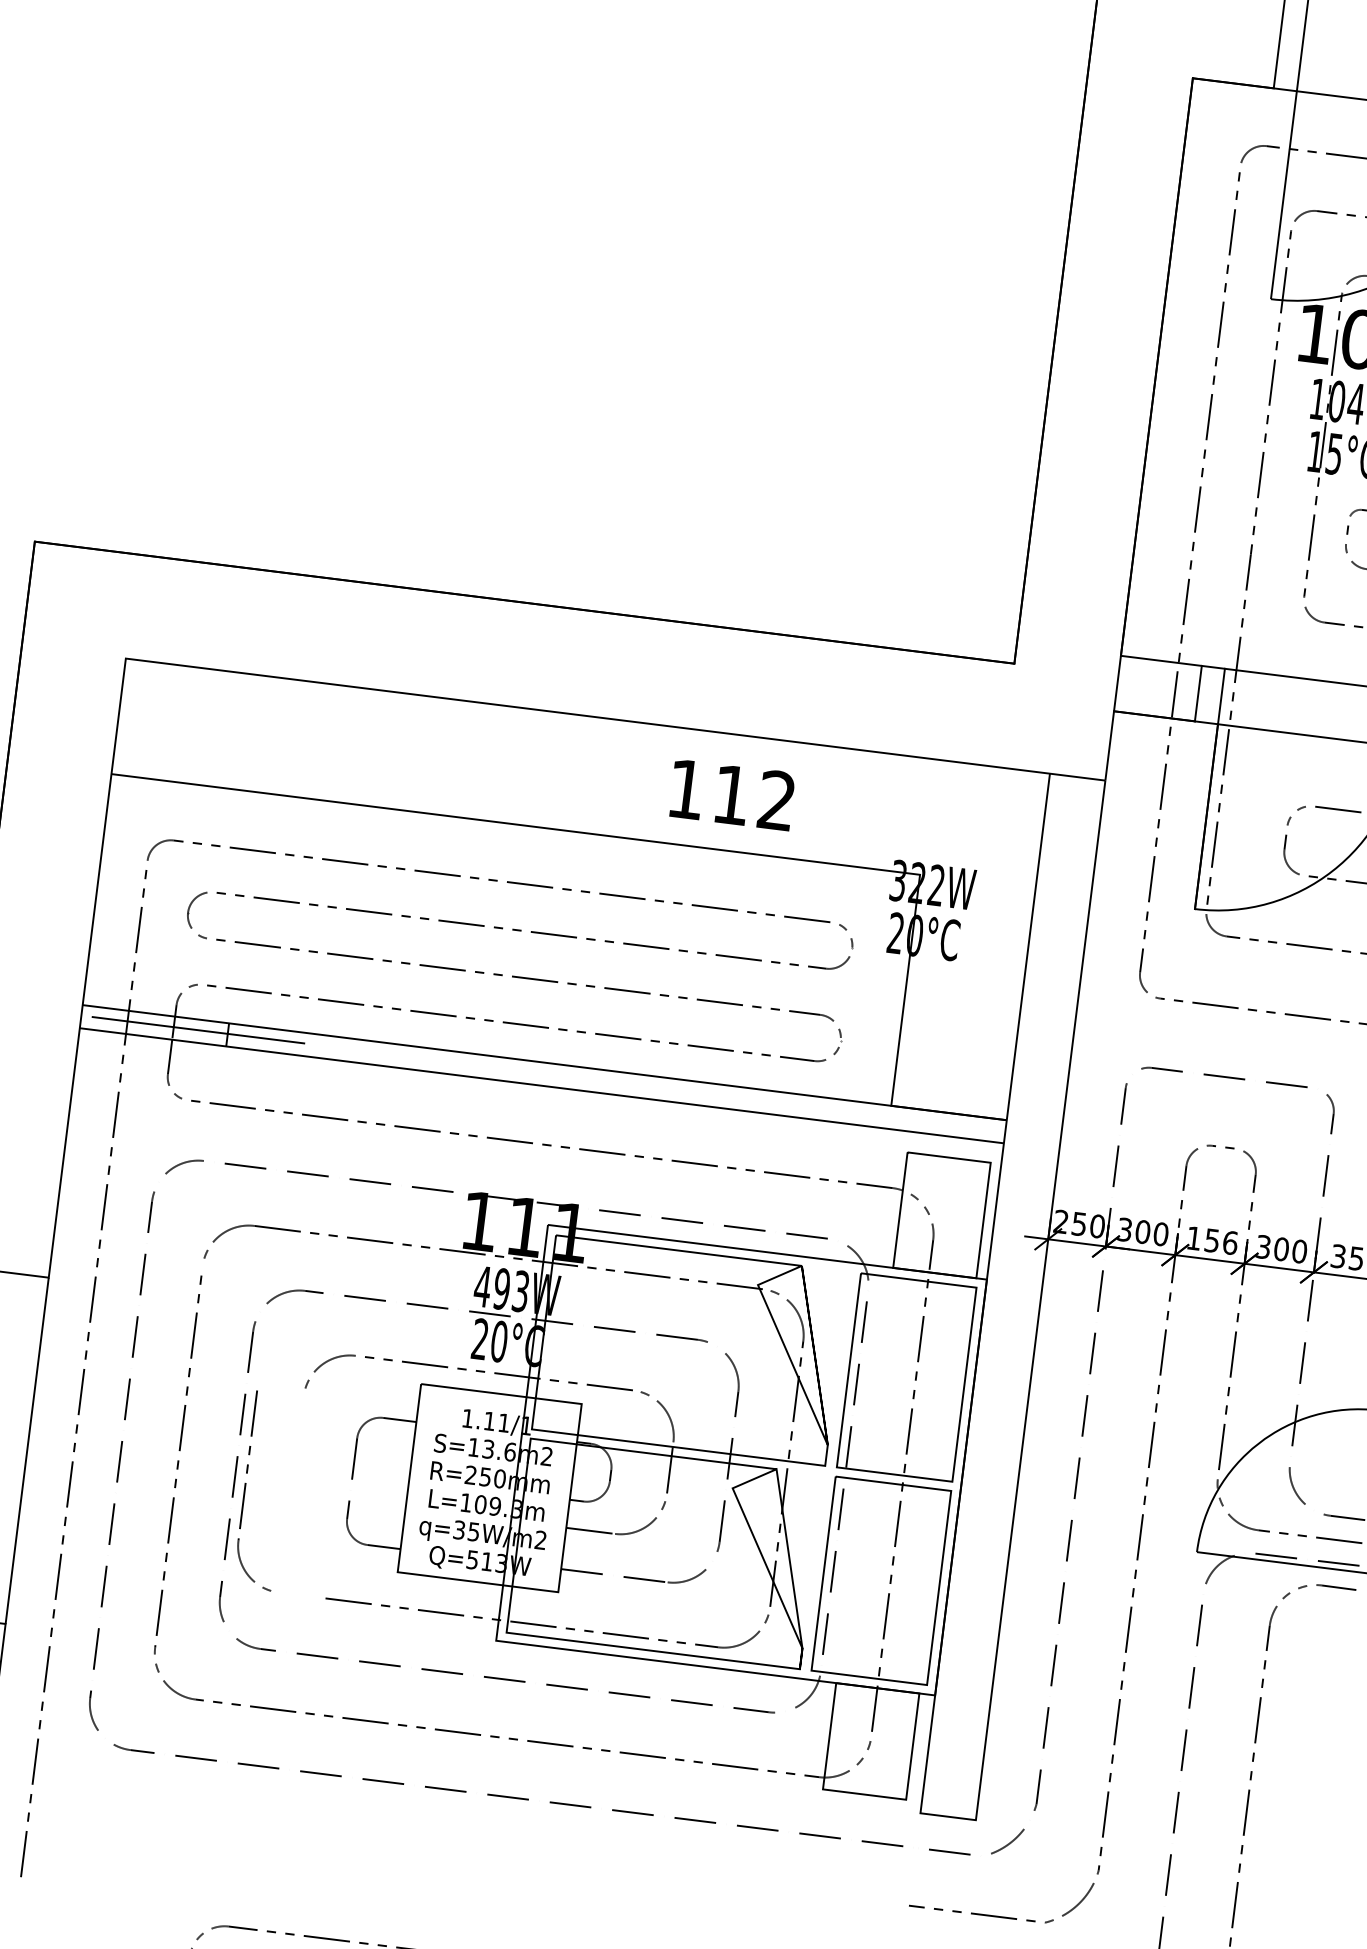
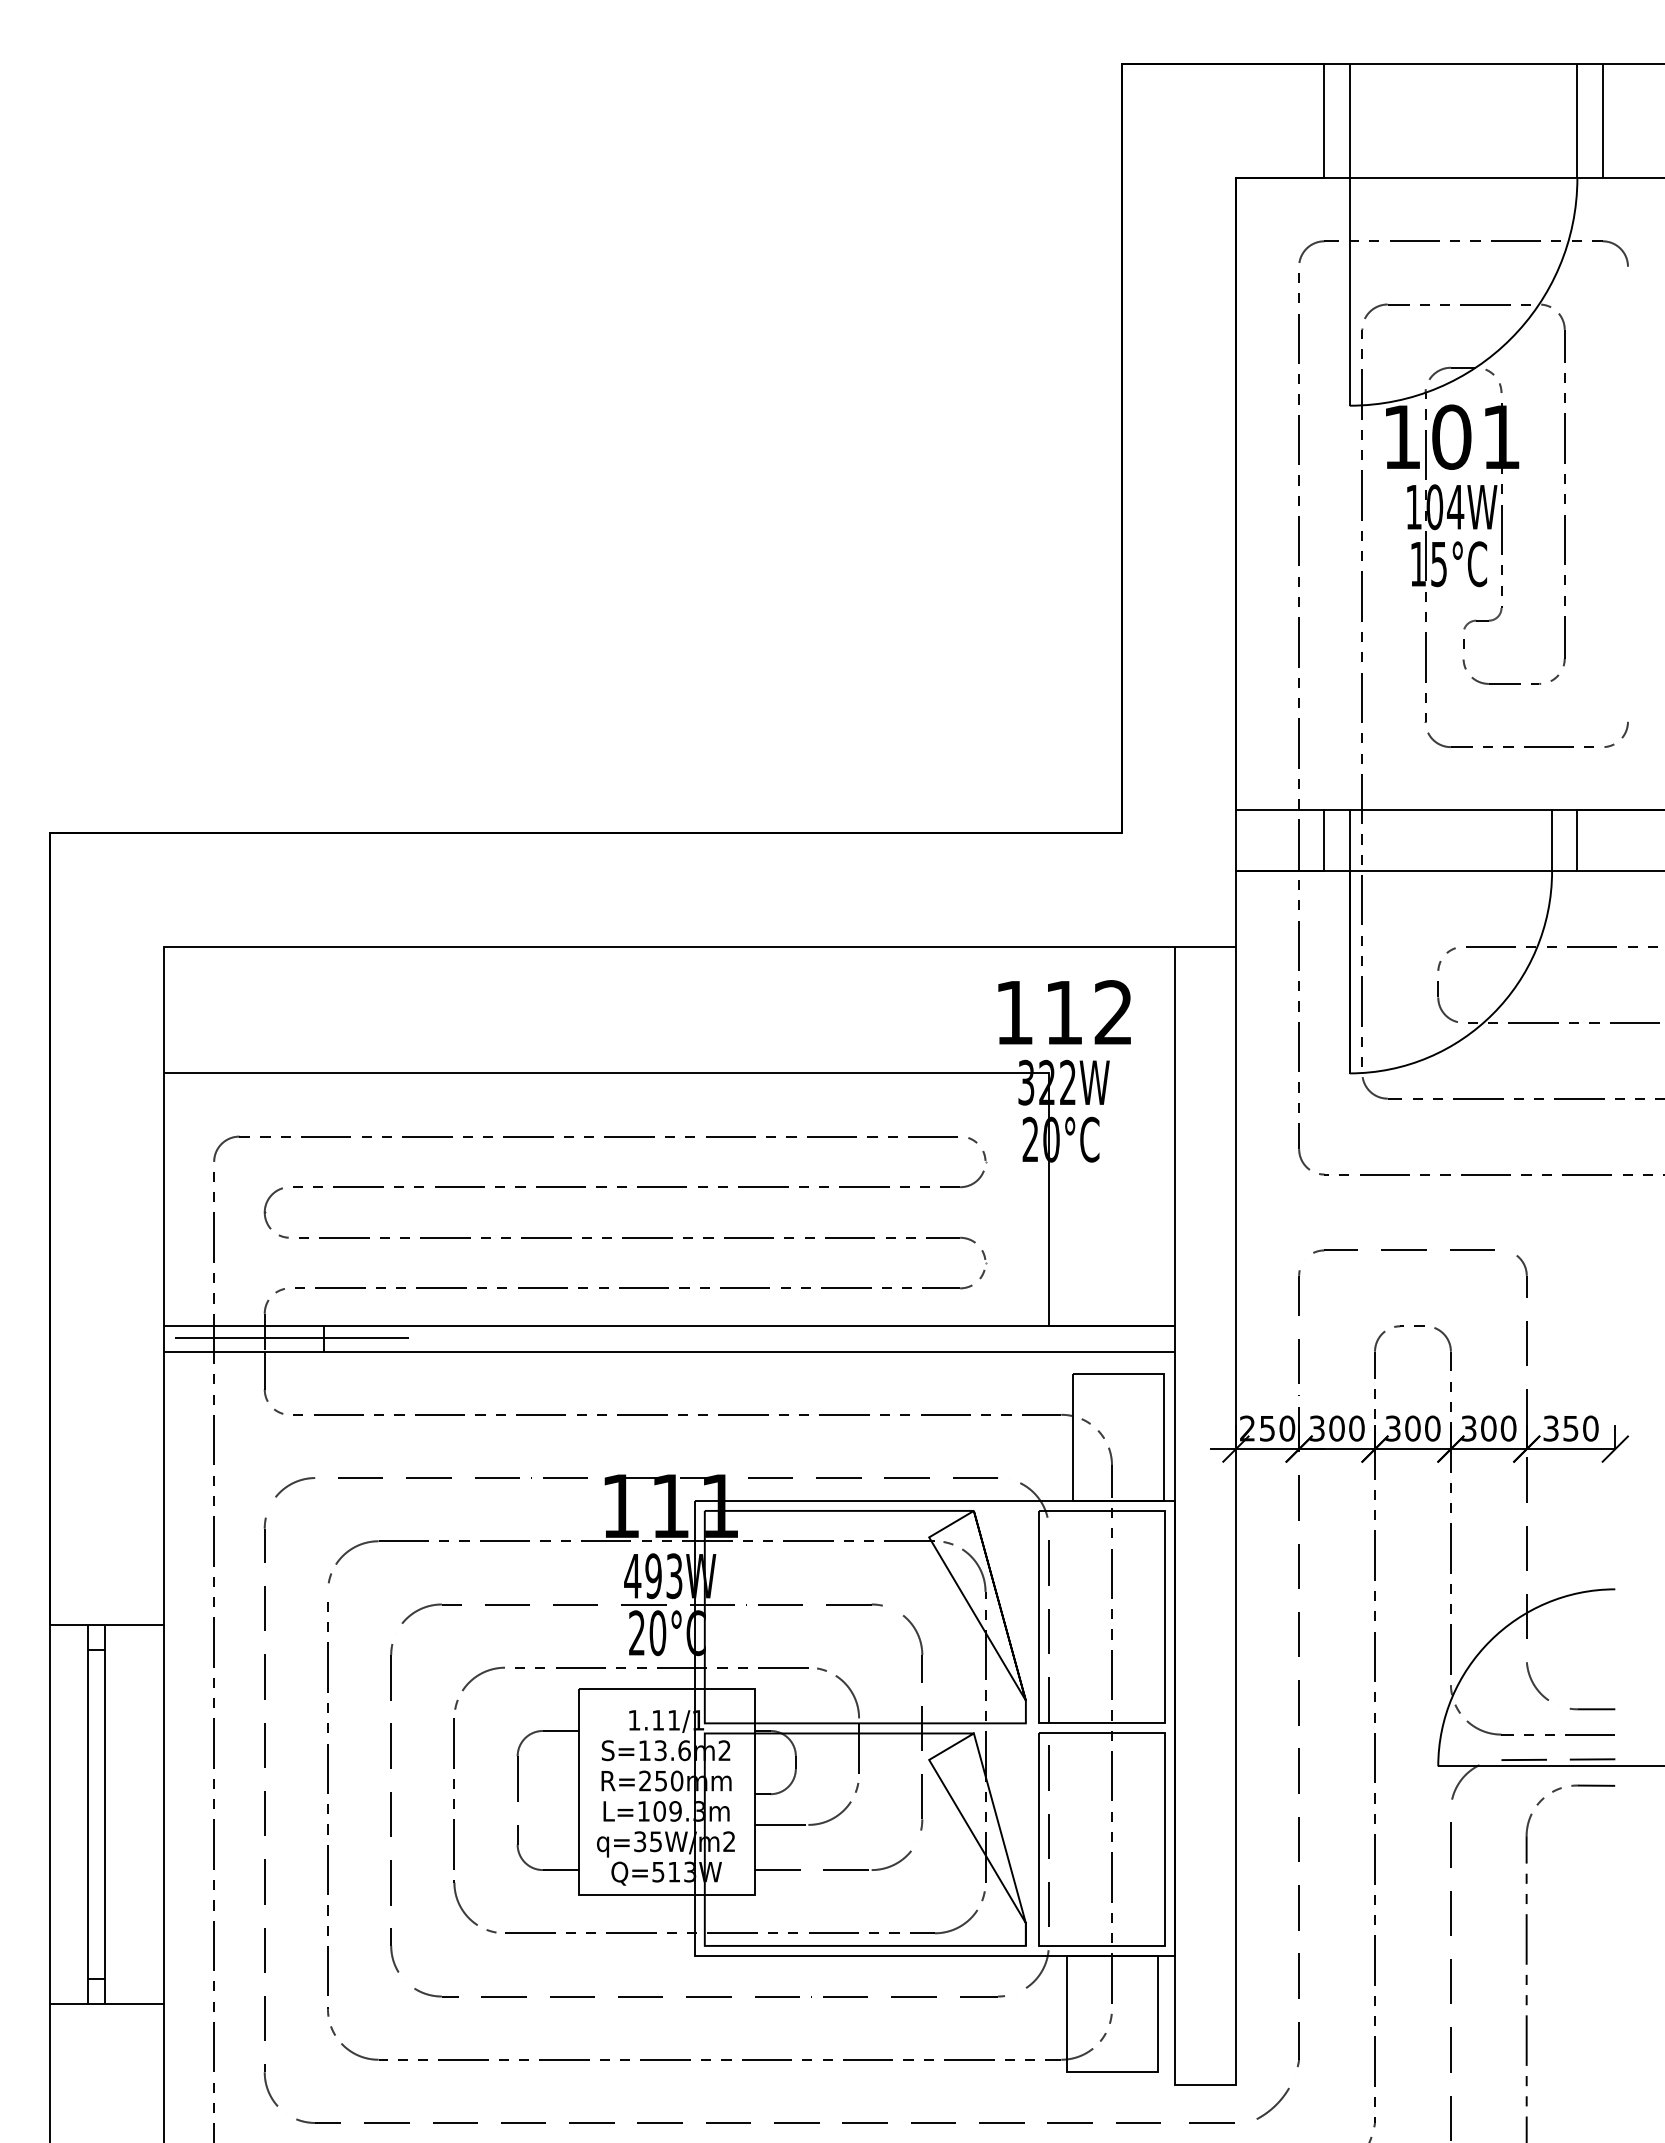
text: (732, 794) -> (1064, 1012), moved
text: (1211, 1240) -> (1412, 1428), 156 -> 300
part: (245, 1488) -> (454, 1825), moved

